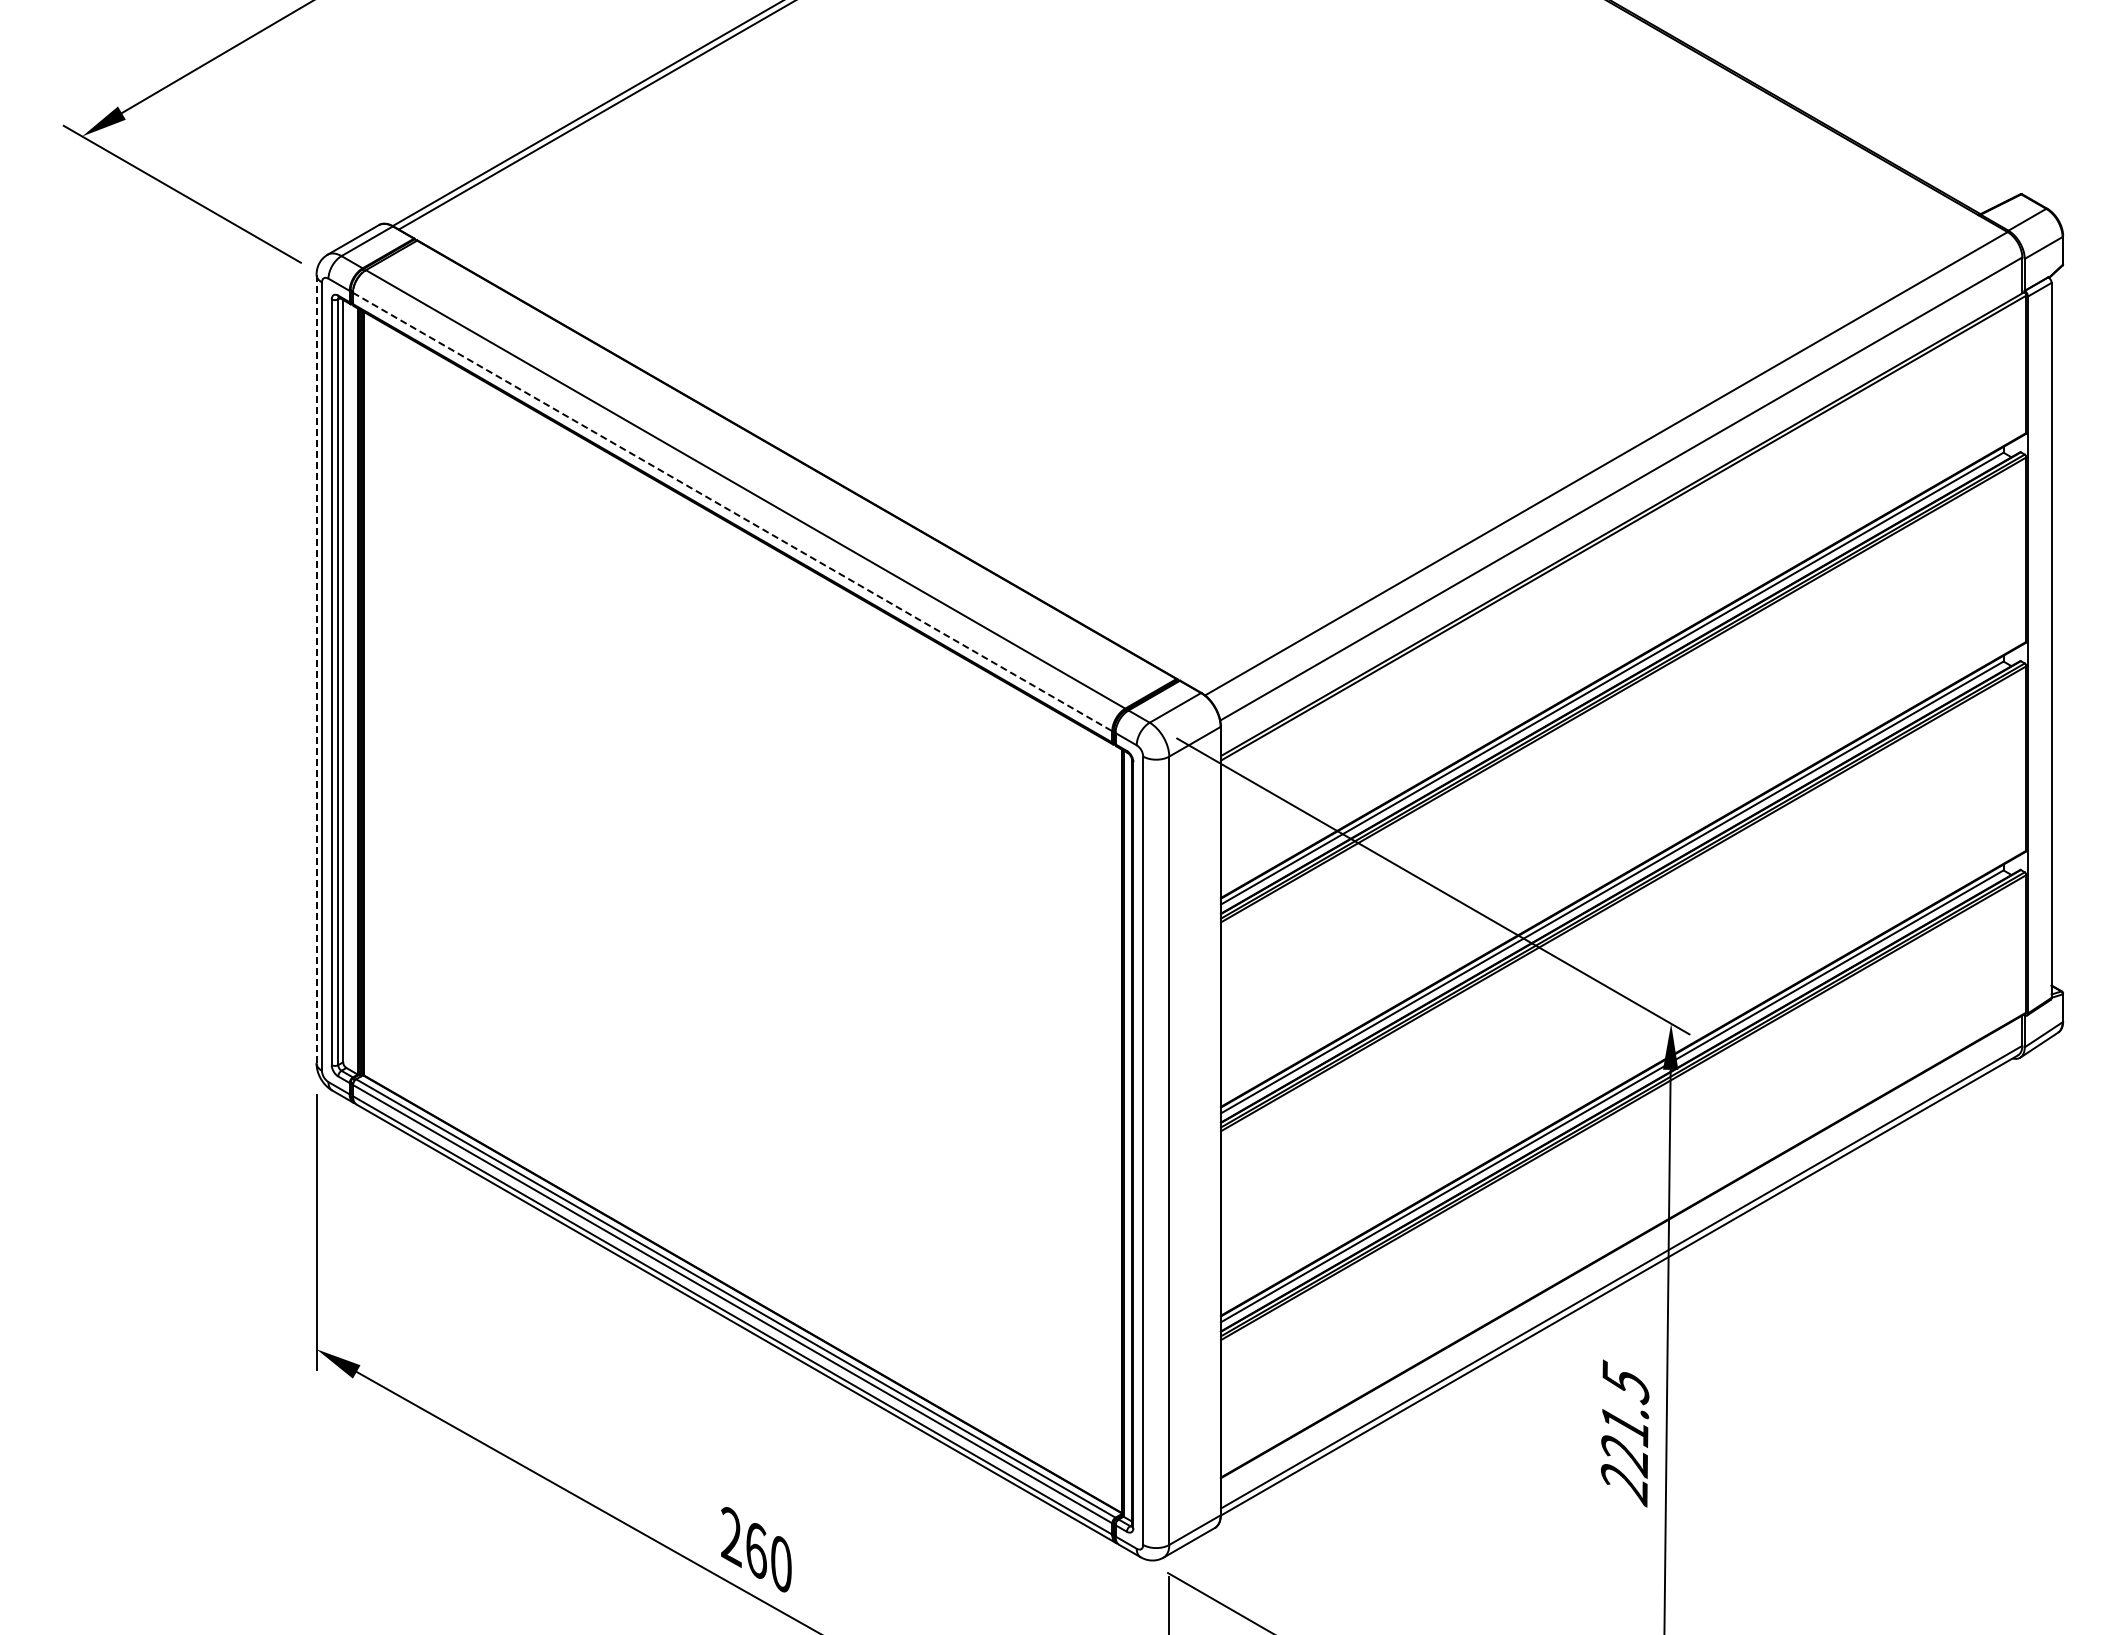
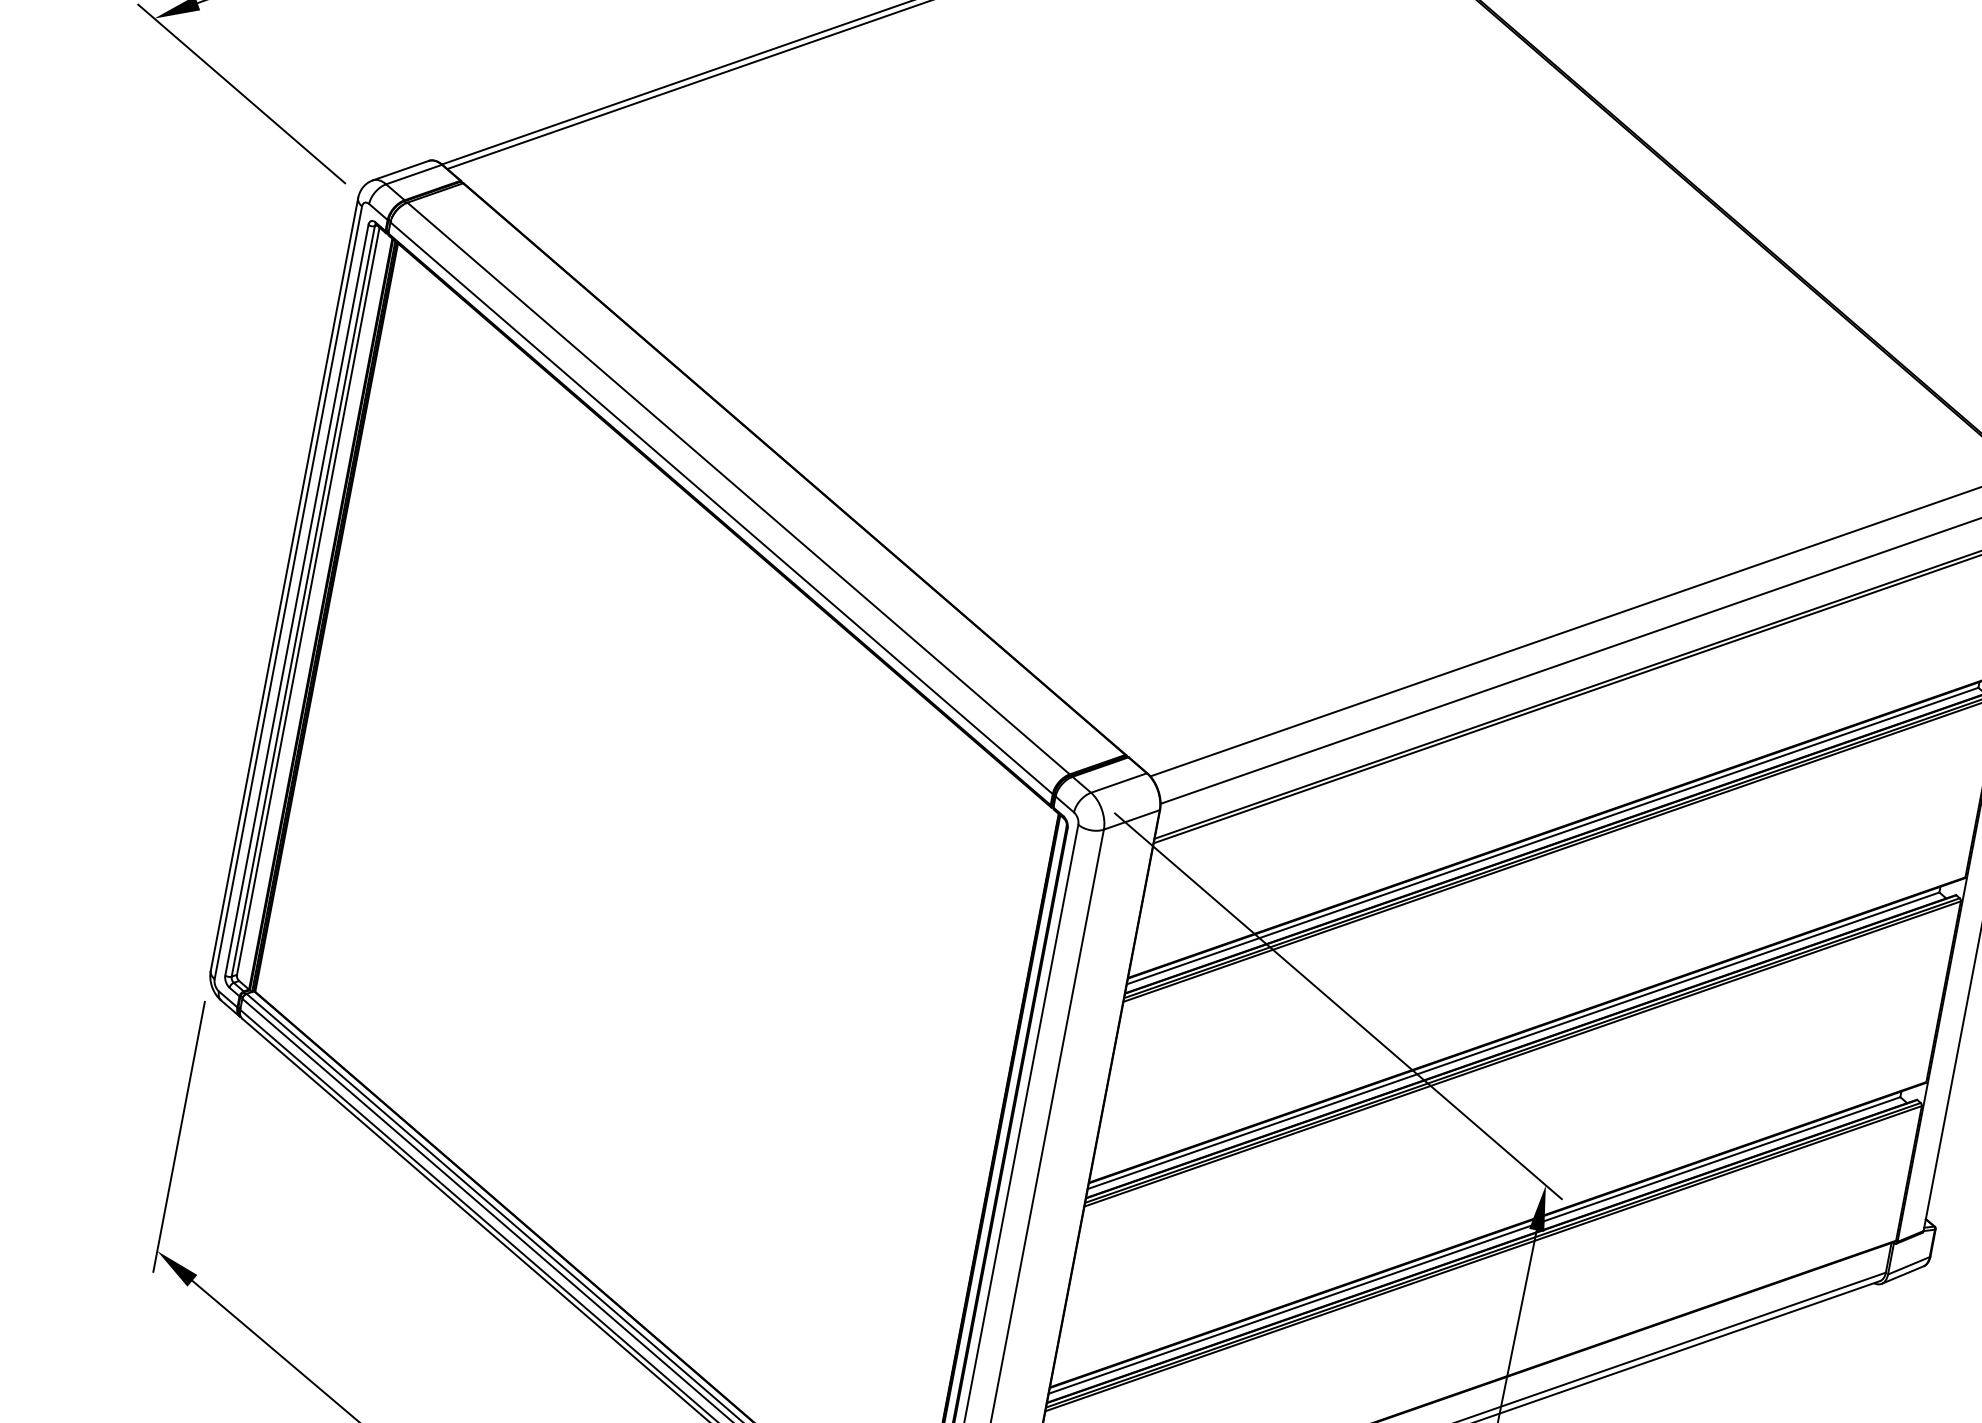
line: (733, 512) -> (722, 508), dashed -> solid
line: (316, 669) -> (284, 584), dashed -> solid

